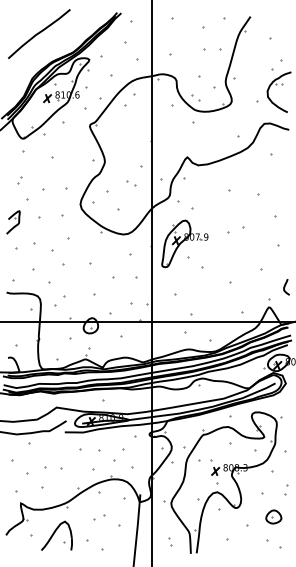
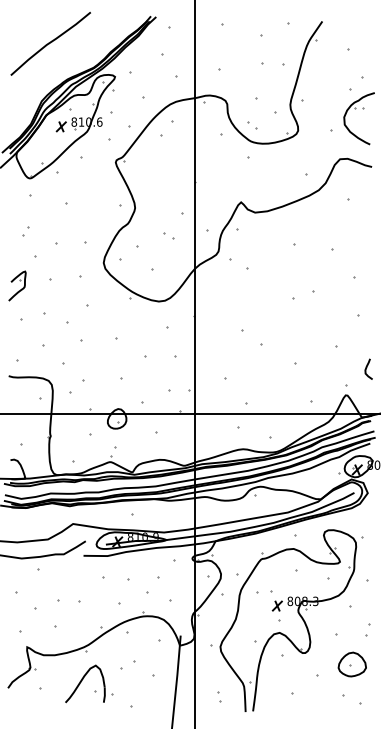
part: (184, 243) -> (237, 313), removed
part: (273, 516) -> (351, 664), size x1.4
part: (56, 535) -> (85, 683), moved

